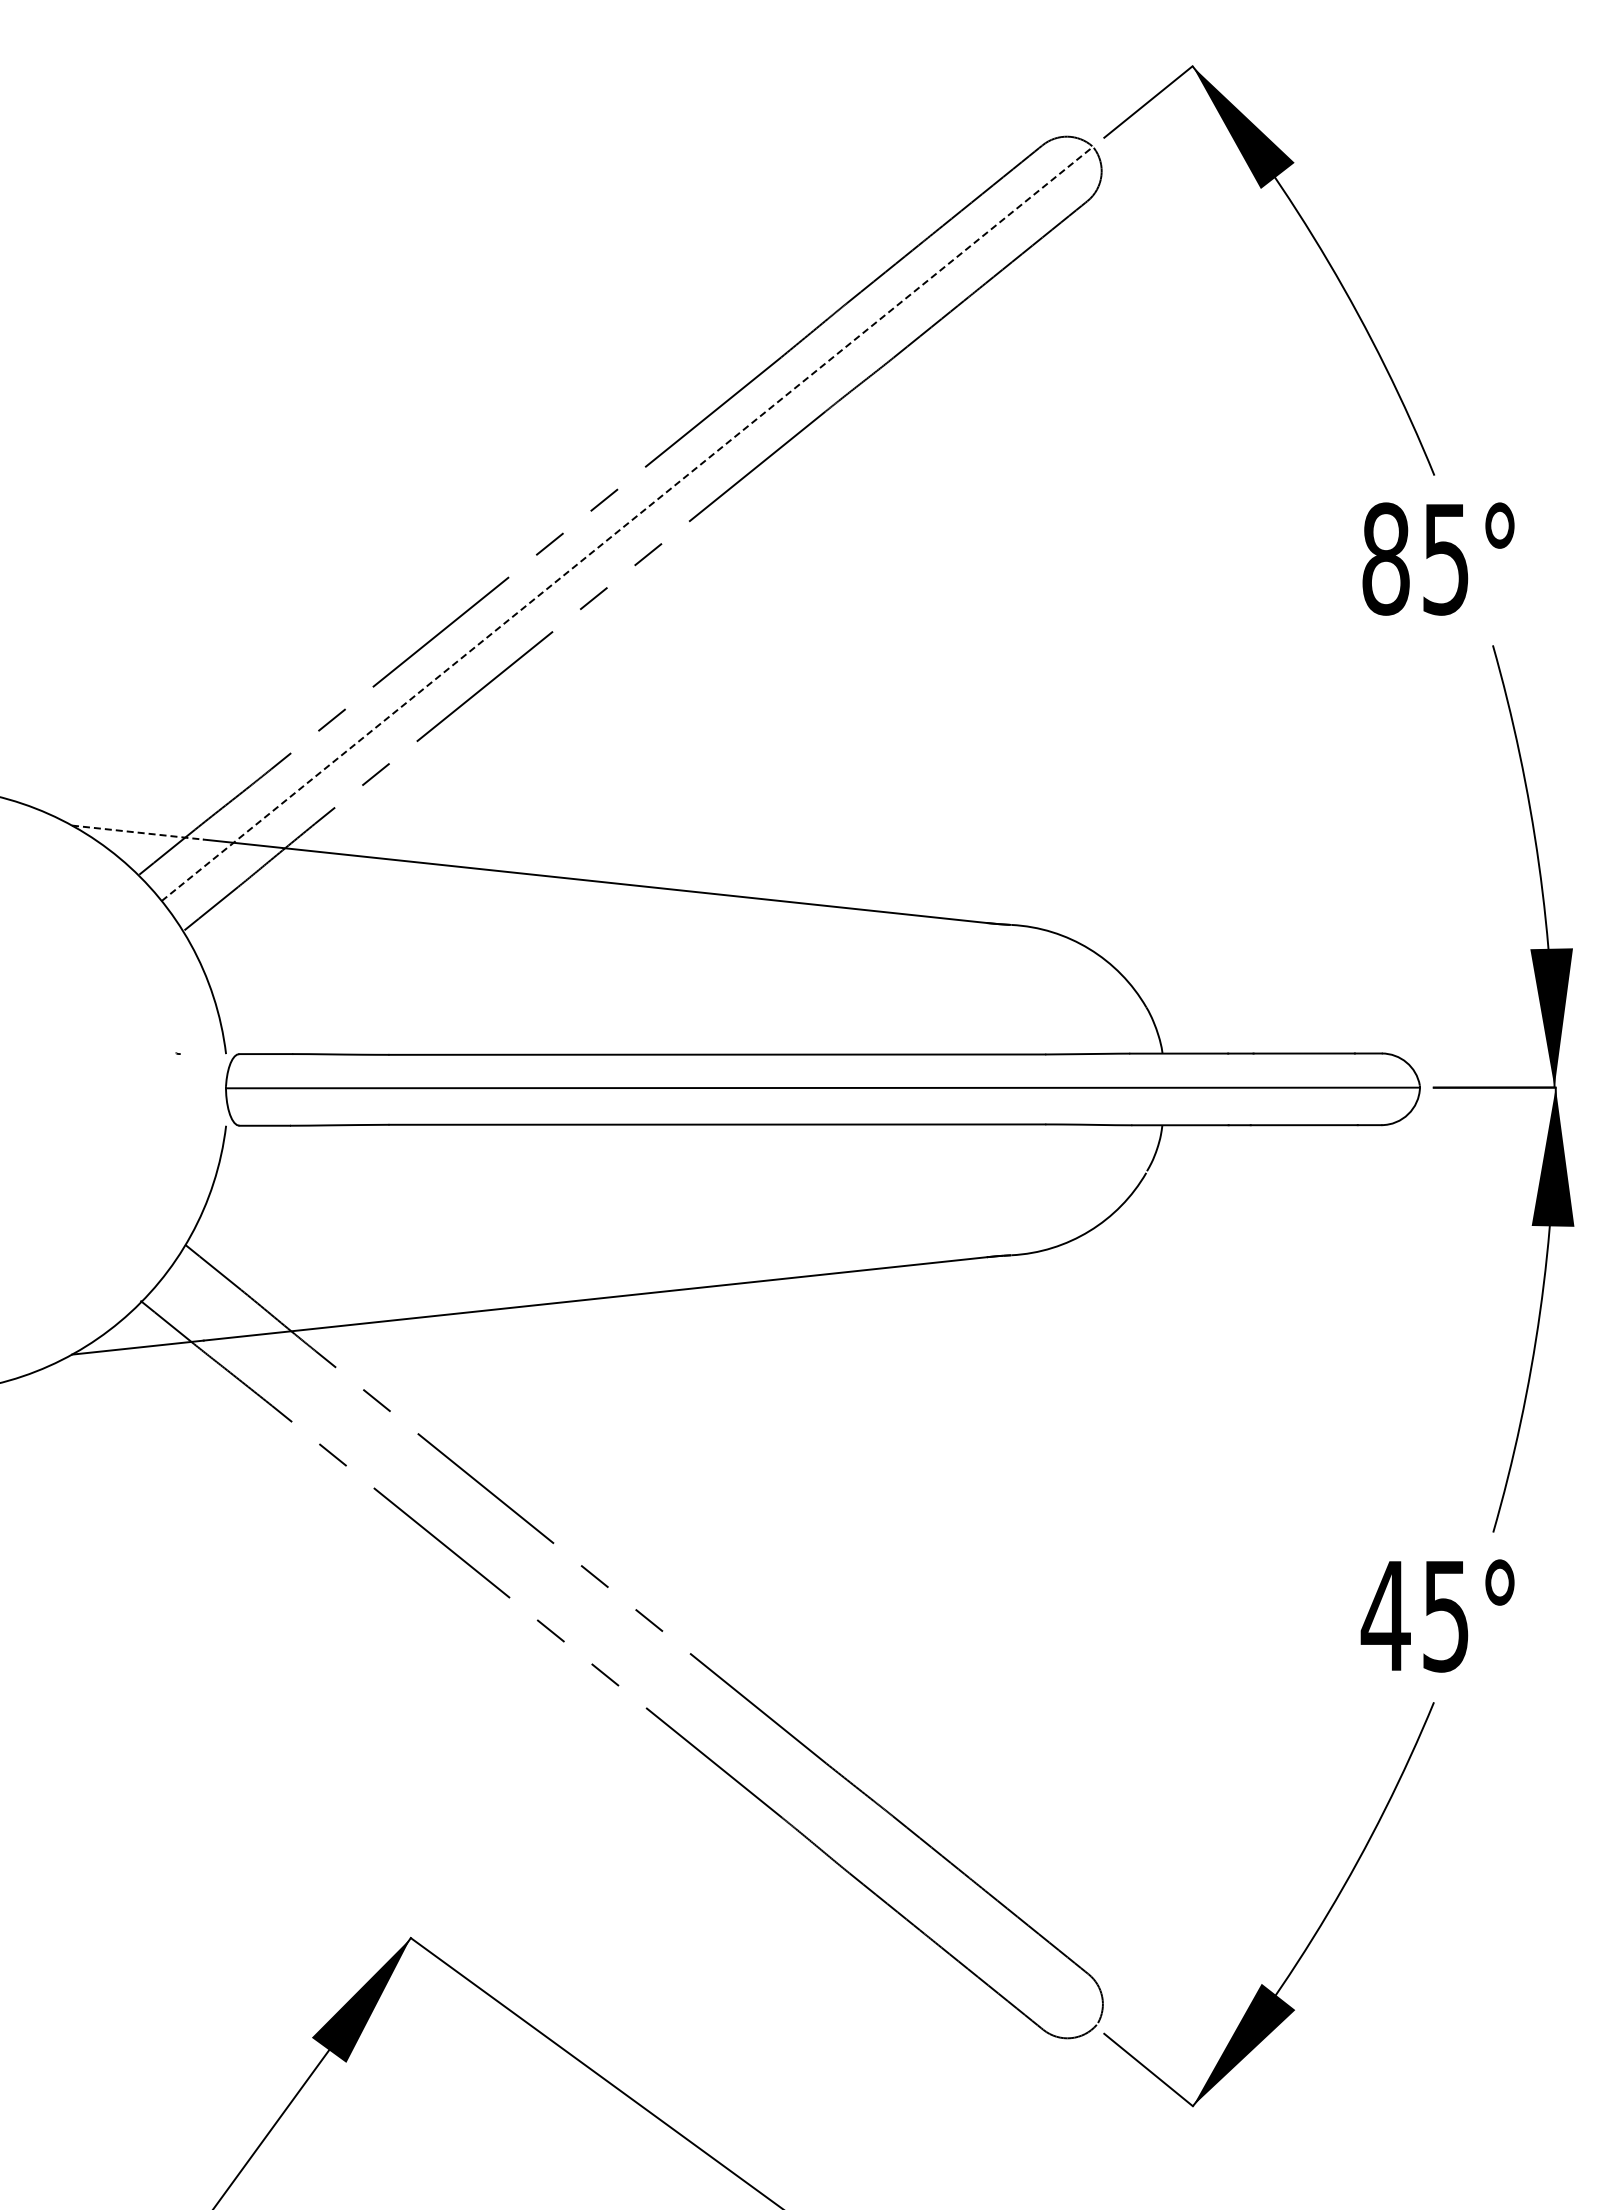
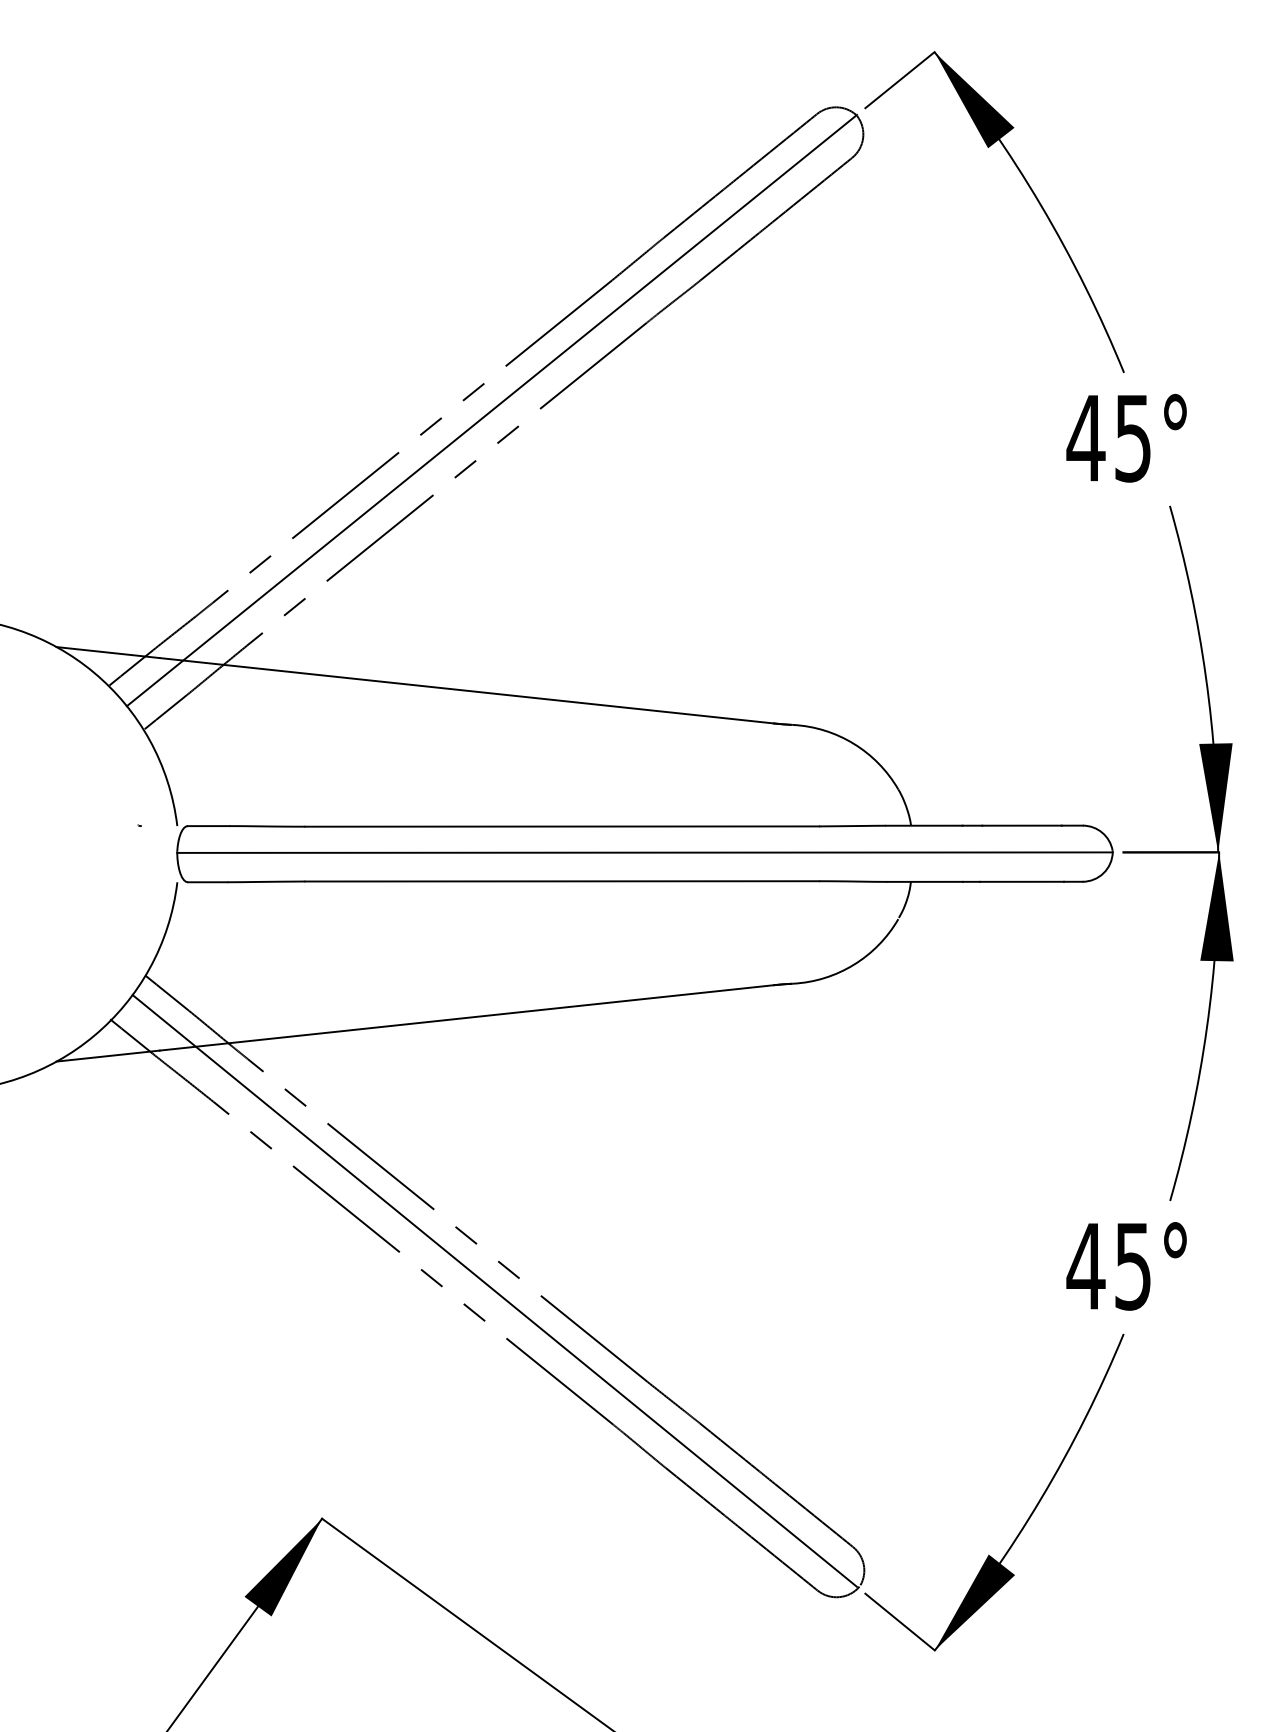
line: (627, 523) -> (491, 410), dashed -> solid
text: (1385, 558) -> (1085, 437), 85° -> 45°
line: (138, 832) -> (108, 652), dashed -> solid
line: (631, 1647) -> (494, 1291), added

